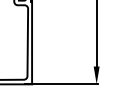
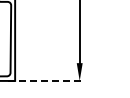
line: (61, 84) -> (44, 81), solid -> dashed

